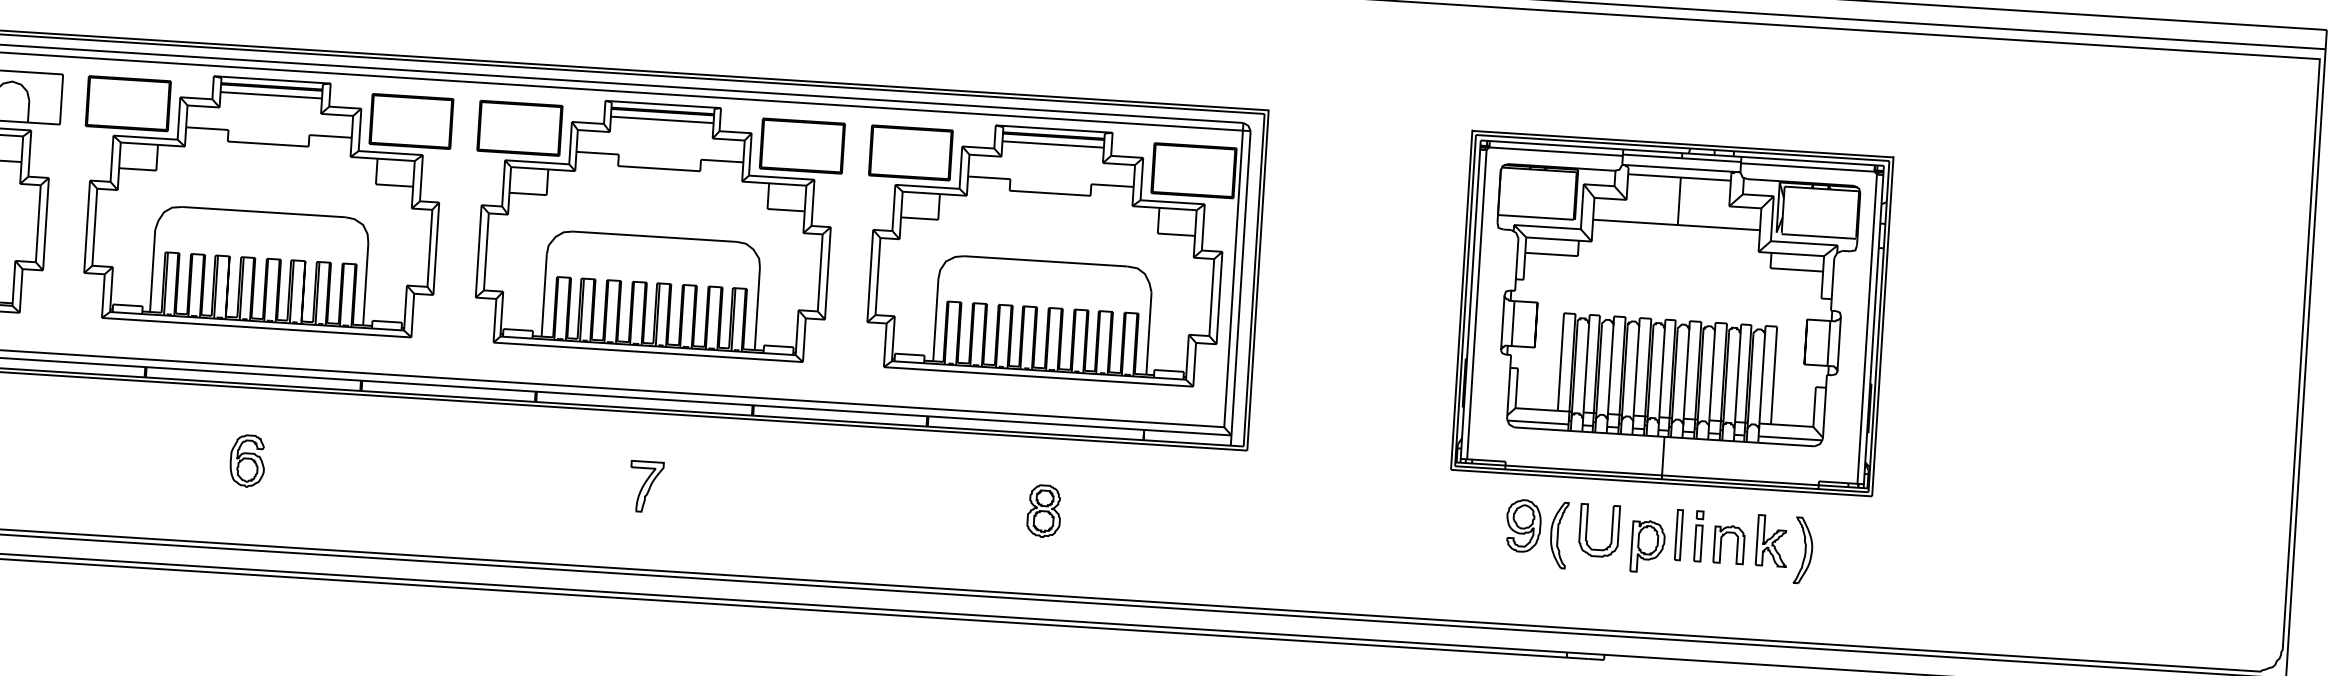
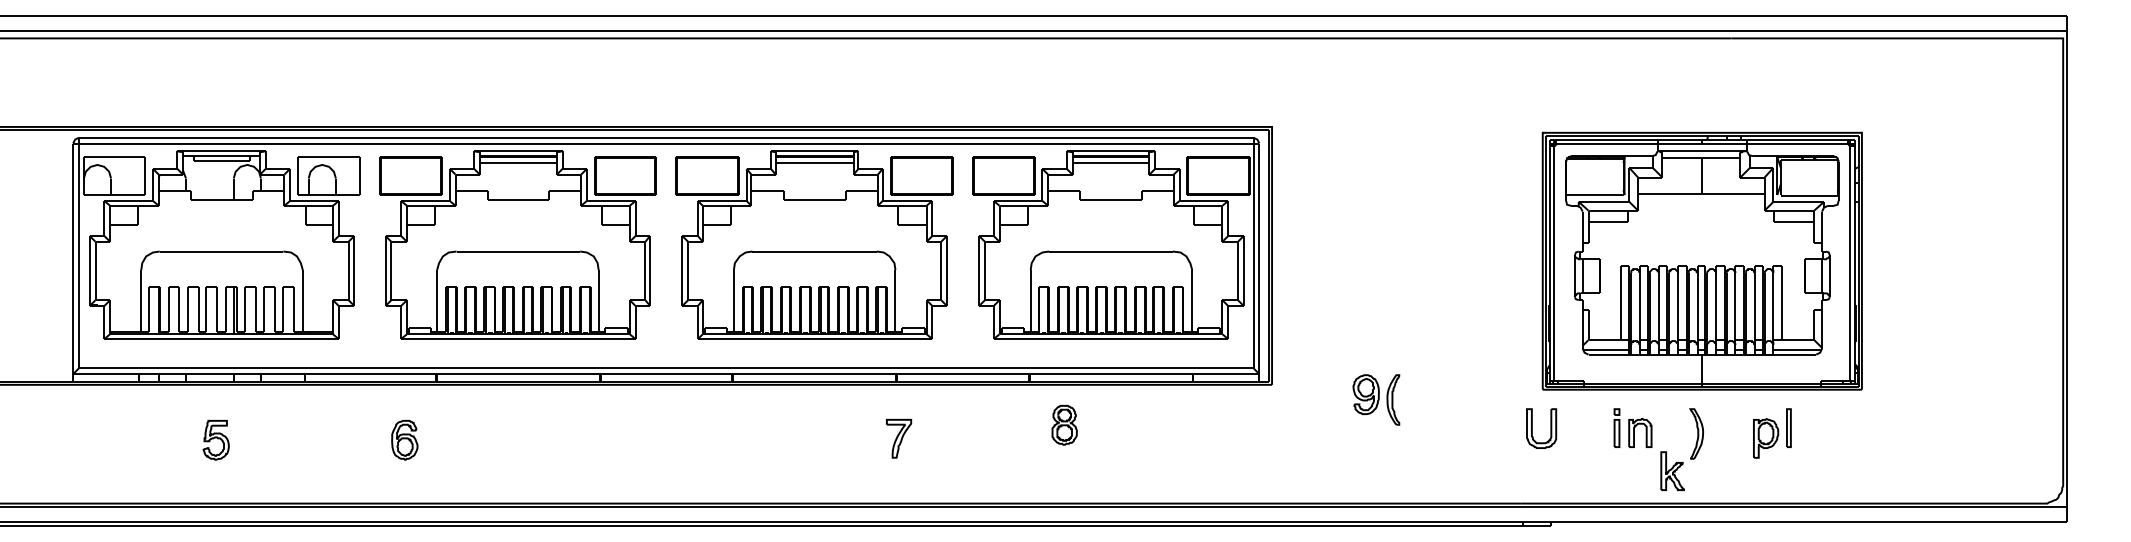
part: (1671, 312) -> (1701, 260), moved
part: (247, 461) -> (404, 440), moved
part: (646, 486) -> (899, 438), moved
part: (1044, 511) -> (1064, 425), moved
part: (1536, 533) -> (1376, 399), moved
part: (1656, 540) -> (1772, 433), moved
part: (1772, 541) -> (1672, 471), moved

